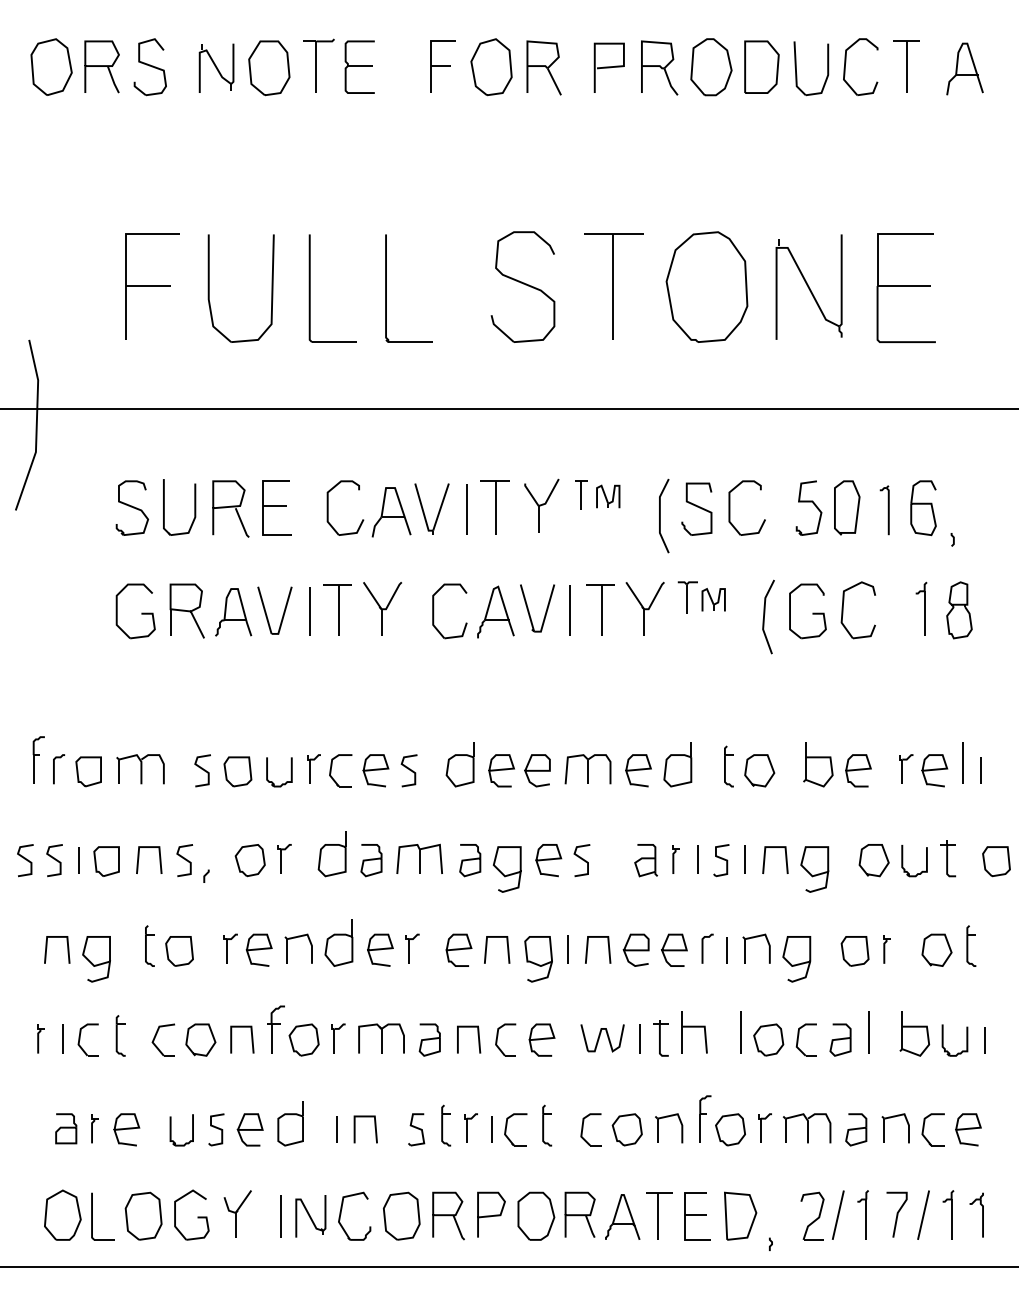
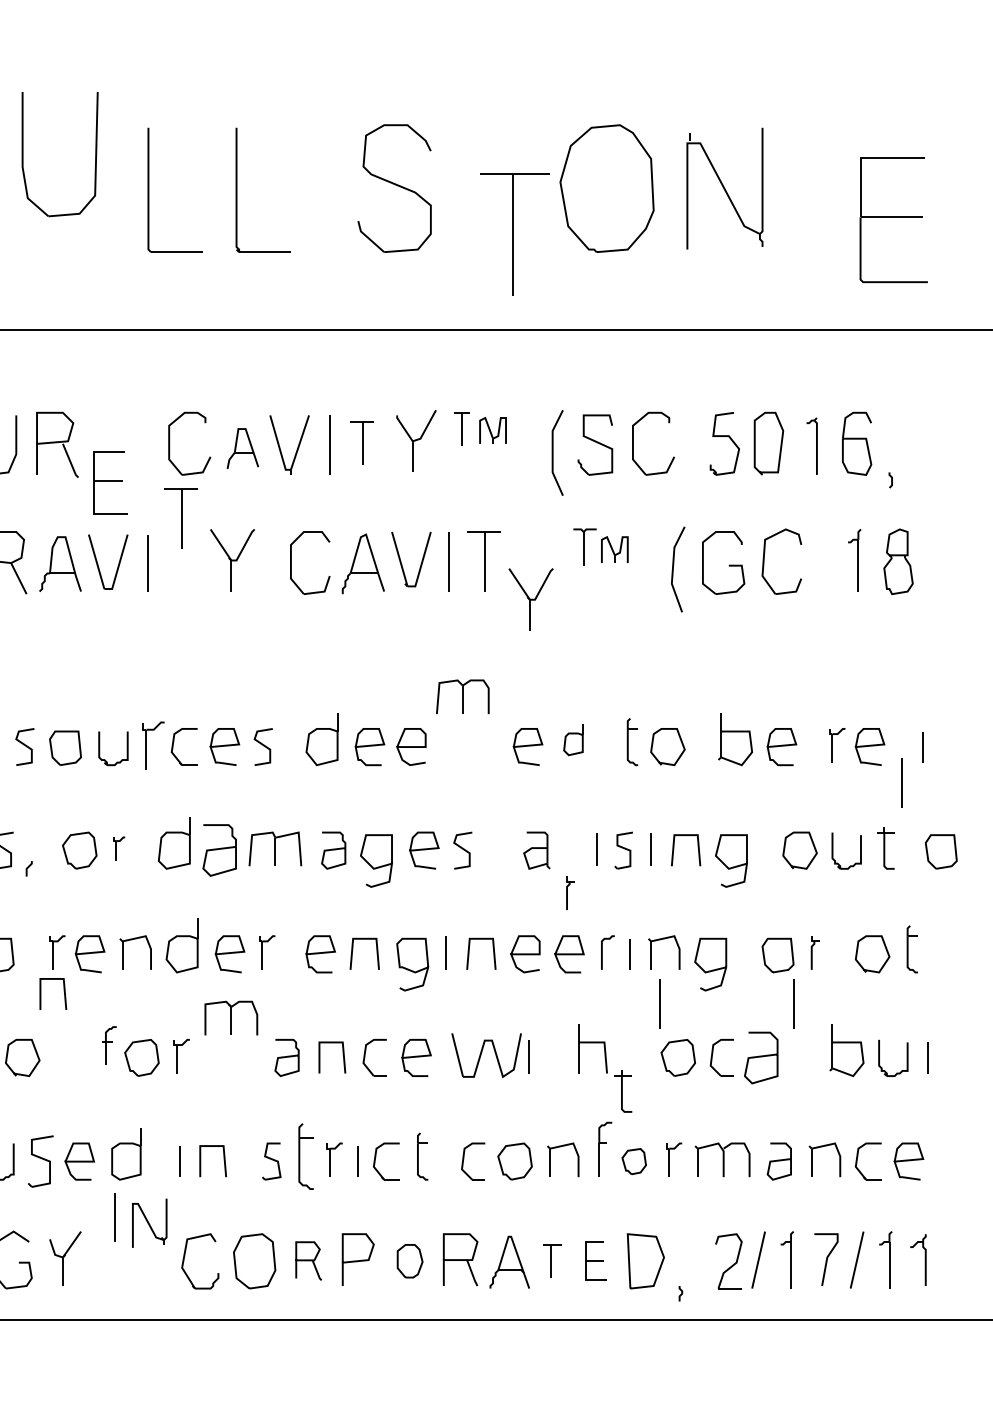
part: (613, 286) -> (514, 234), moved
part: (905, 287) -> (892, 219), moved
part: (209, 288) -> (23, 154), moved
part: (276, 507) -> (110, 482), moved
part: (494, 507) -> (361, 443), size x0.7
part: (391, 512) -> (242, 448), size x0.7
part: (644, 608) -> (530, 598), moved
part: (337, 609) -> (180, 518), moved
line: (962, 762) -> (902, 782), moved
part: (677, 764) -> (573, 739), size x0.6
part: (313, 768) -> (152, 744), size x1.4
part: (587, 769) -> (462, 697), moved
part: (284, 858) -> (119, 848), size x0.7
part: (675, 859) -> (569, 893), moved
part: (371, 860) -> (219, 850), size x1.4
part: (275, 1029) -> (108, 1045), size x0.7
line: (740, 1032) -> (659, 1004), moved
line: (868, 1032) -> (793, 1004), moved
part: (381, 1038) -> (231, 1017), moved
part: (602, 1038) -> (486, 1056), size x1.4
part: (660, 1038) -> (622, 1091), moved
line: (251, 1039) -> (63, 993), moved
part: (840, 1039) -> (761, 1057), size x1.4
part: (446, 1125) -> (306, 1156), size x1.4
part: (216, 1129) -> (40, 1161), size x1.4
part: (730, 1129) -> (634, 1161), size x0.7
part: (448, 1215) -> (308, 1260), size x0.7
part: (536, 1215) -> (410, 1260), size x0.6
part: (659, 1215) -> (552, 1260), size x0.6
line: (280, 1216) -> (114, 1217), moved
part: (310, 1216) -> (149, 1223), moved
part: (697, 1216) -> (596, 1261), size x0.7

